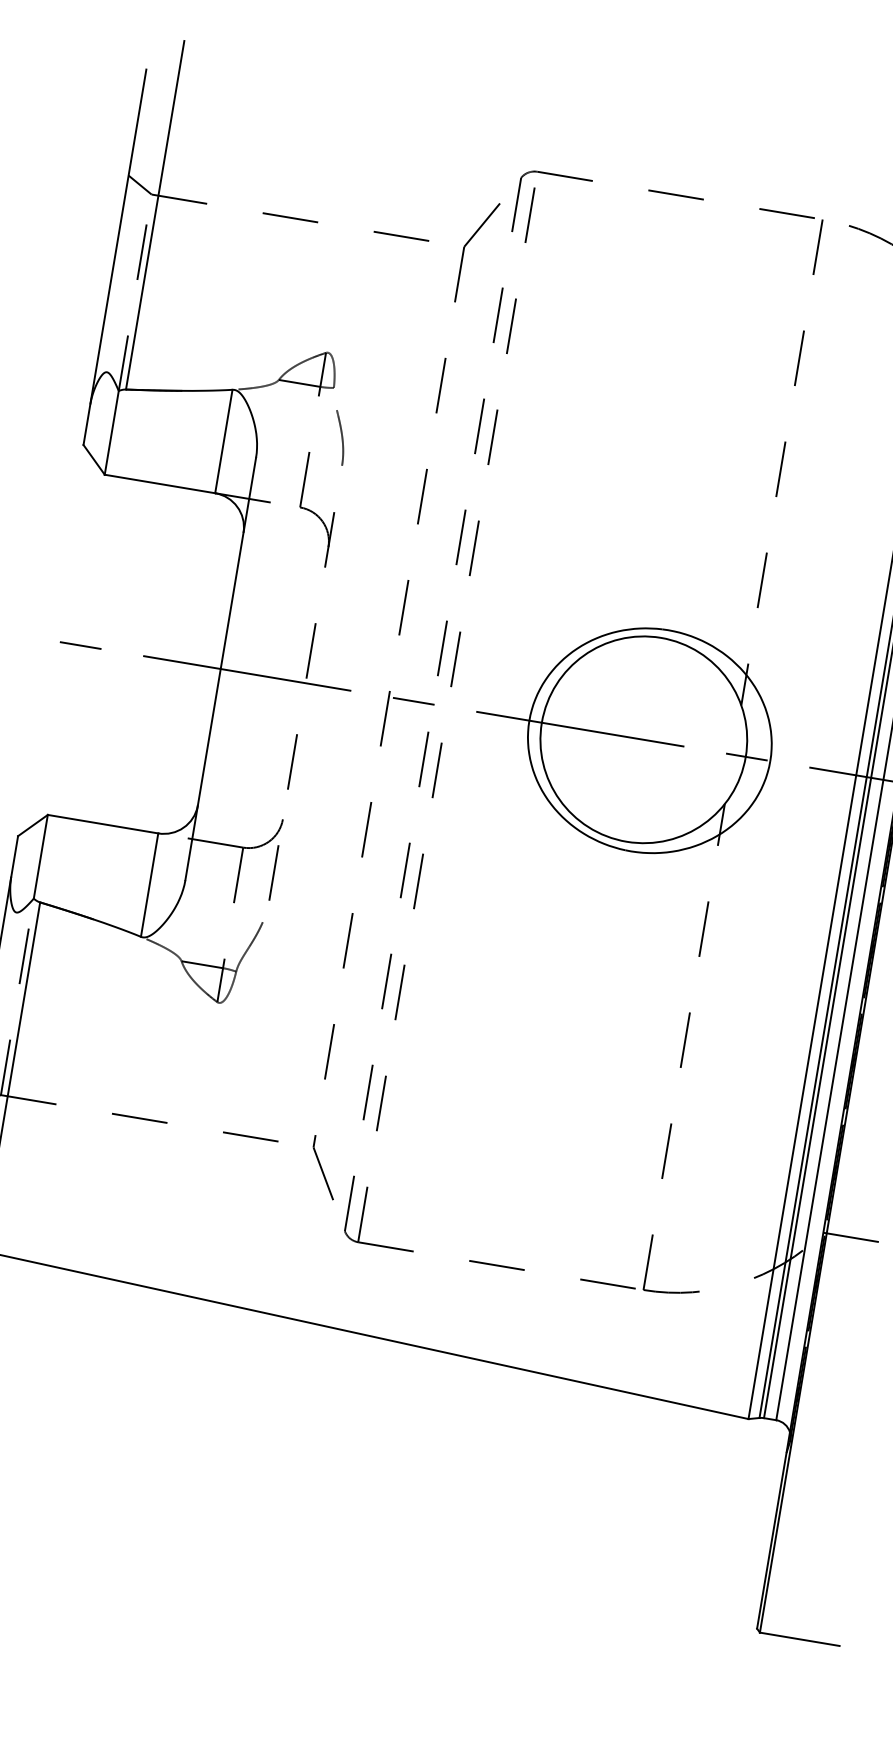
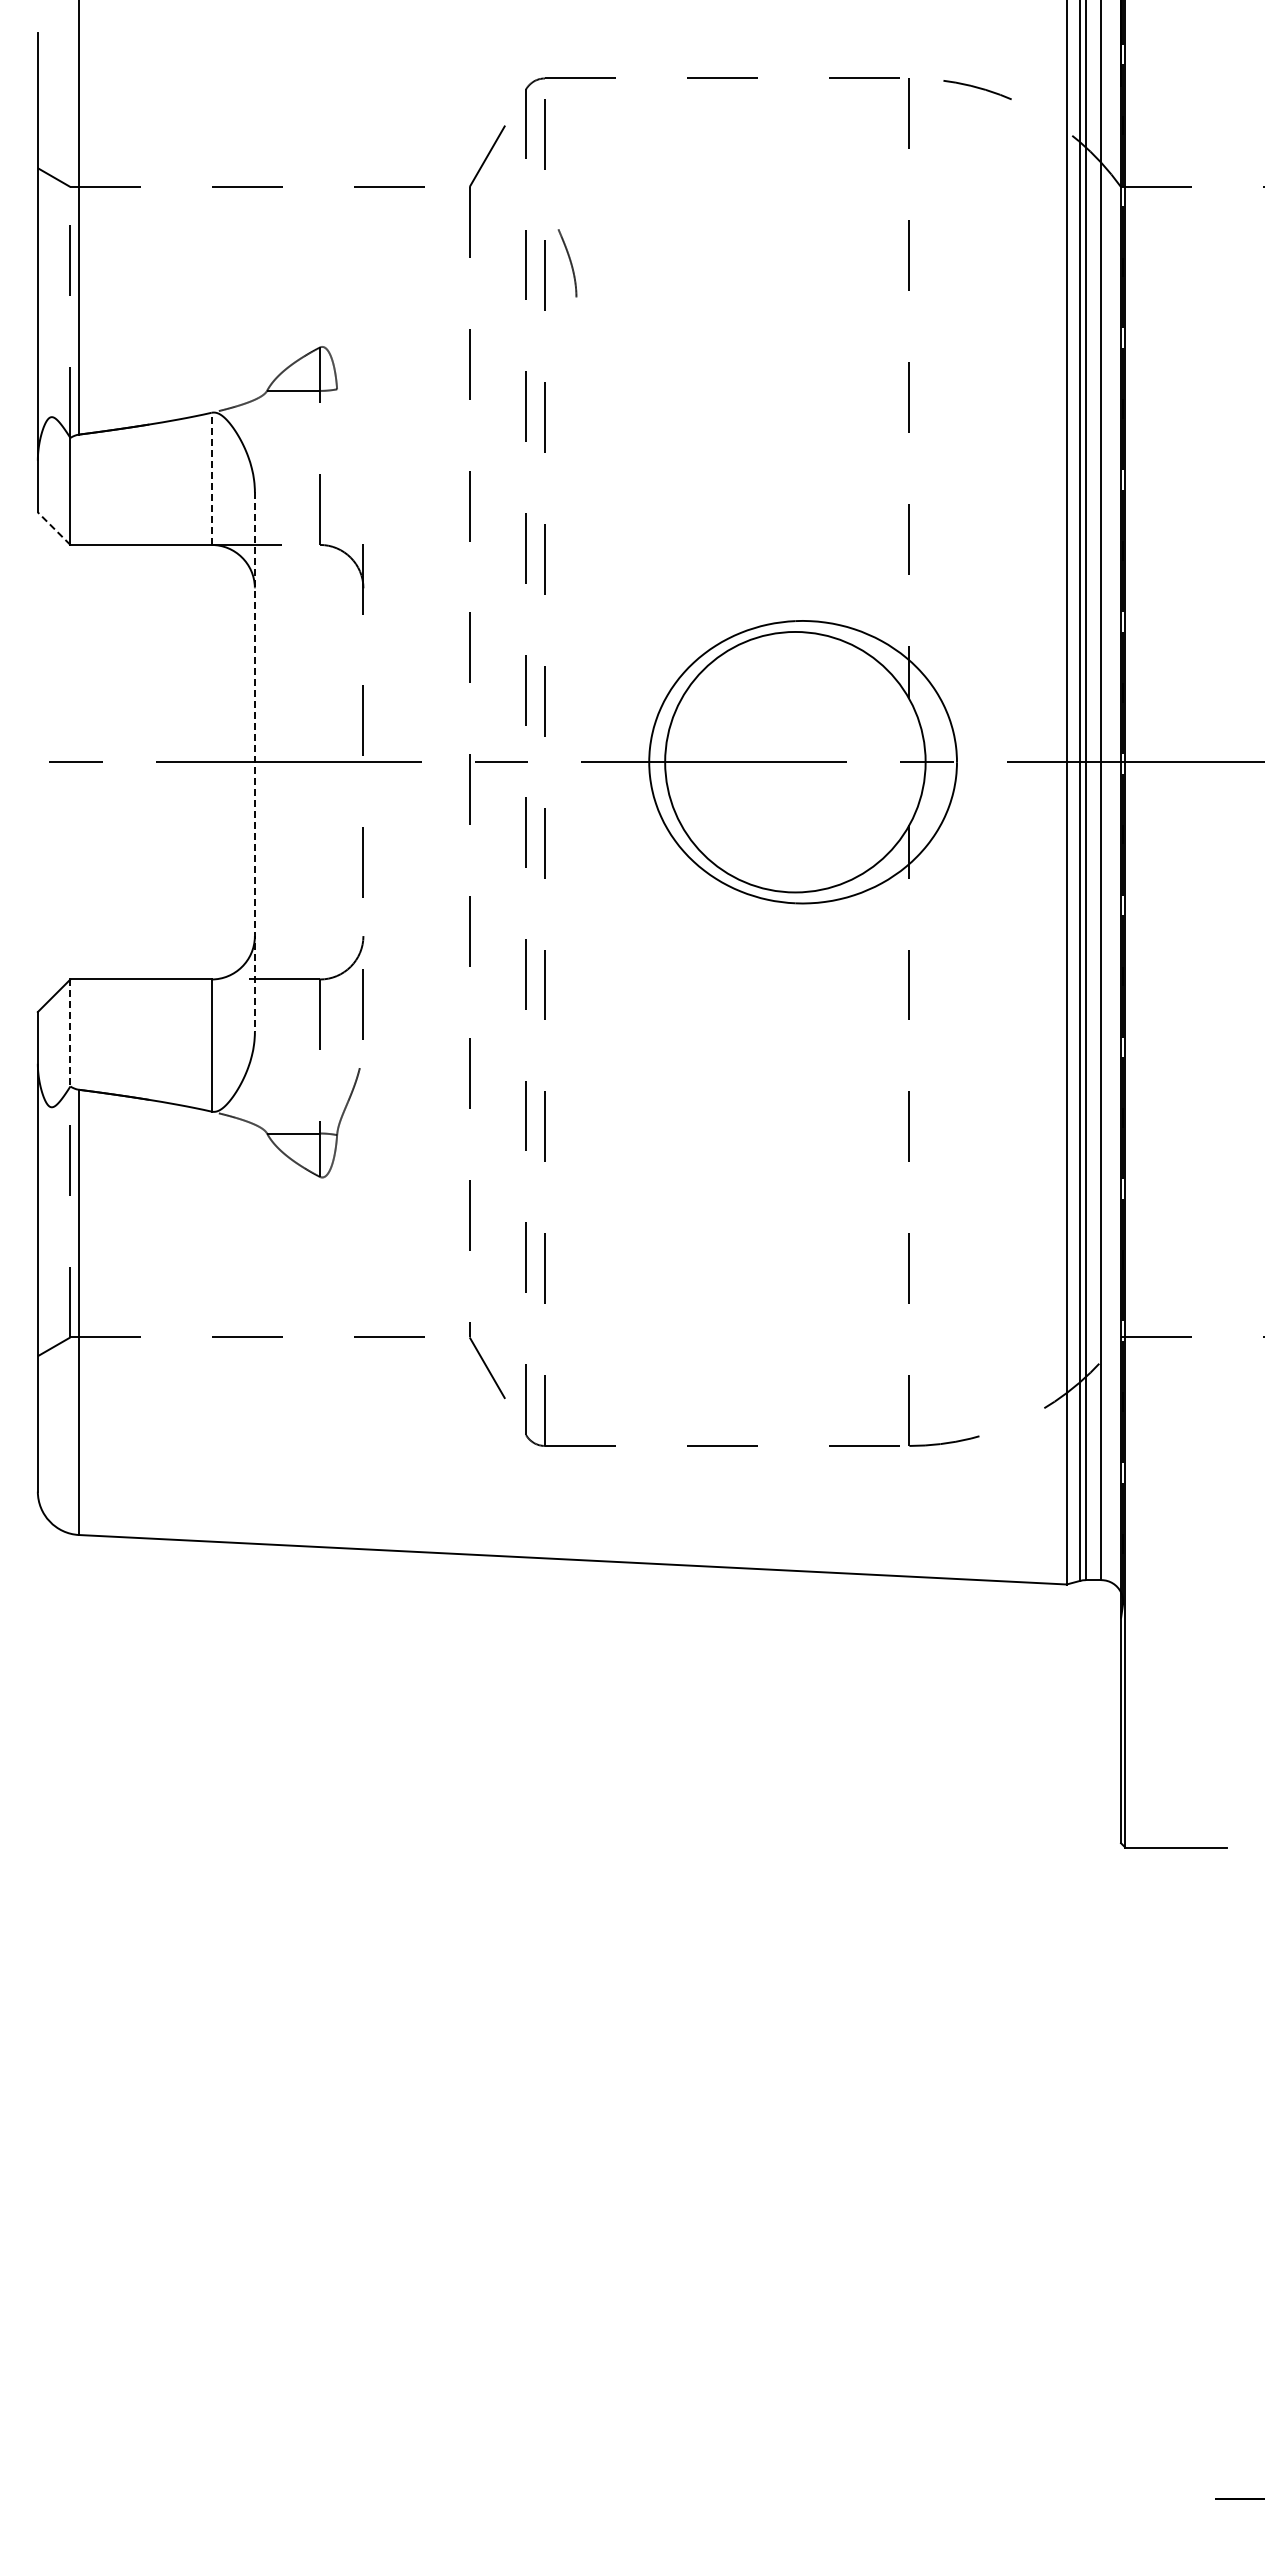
curve: (341, 436) -> (569, 261), moved
line: (223, 441) -> (211, 478), solid -> dashed
line: (93, 459) -> (53, 528), solid -> dashed
line: (220, 669) -> (254, 762), solid -> dashed
line: (40, 857) -> (70, 1033), solid -> dashed

